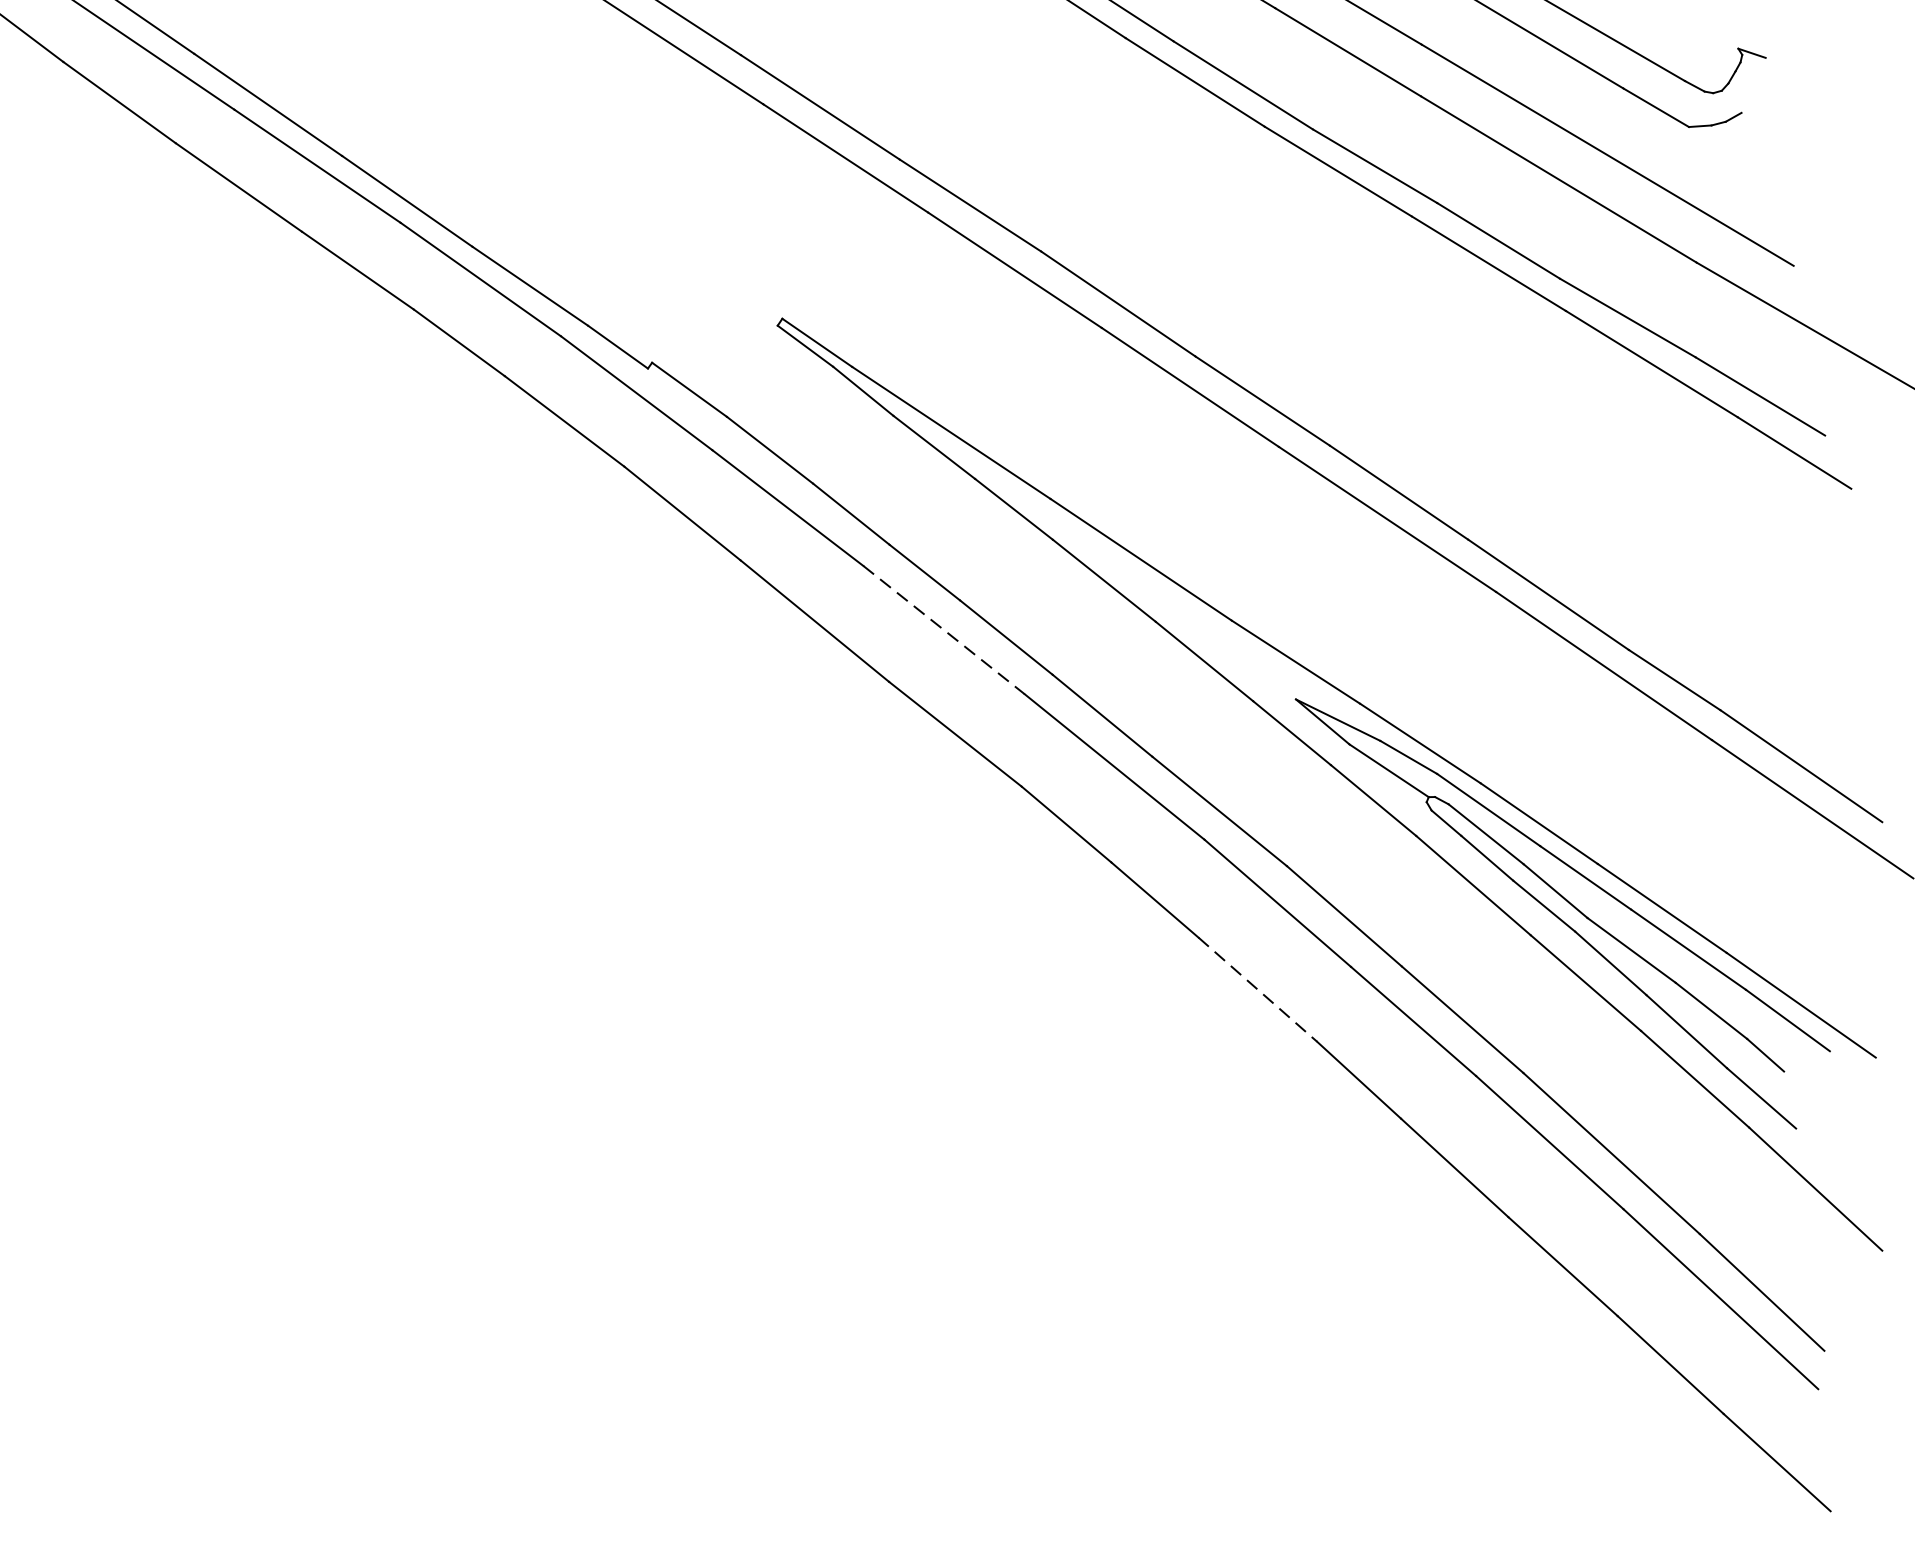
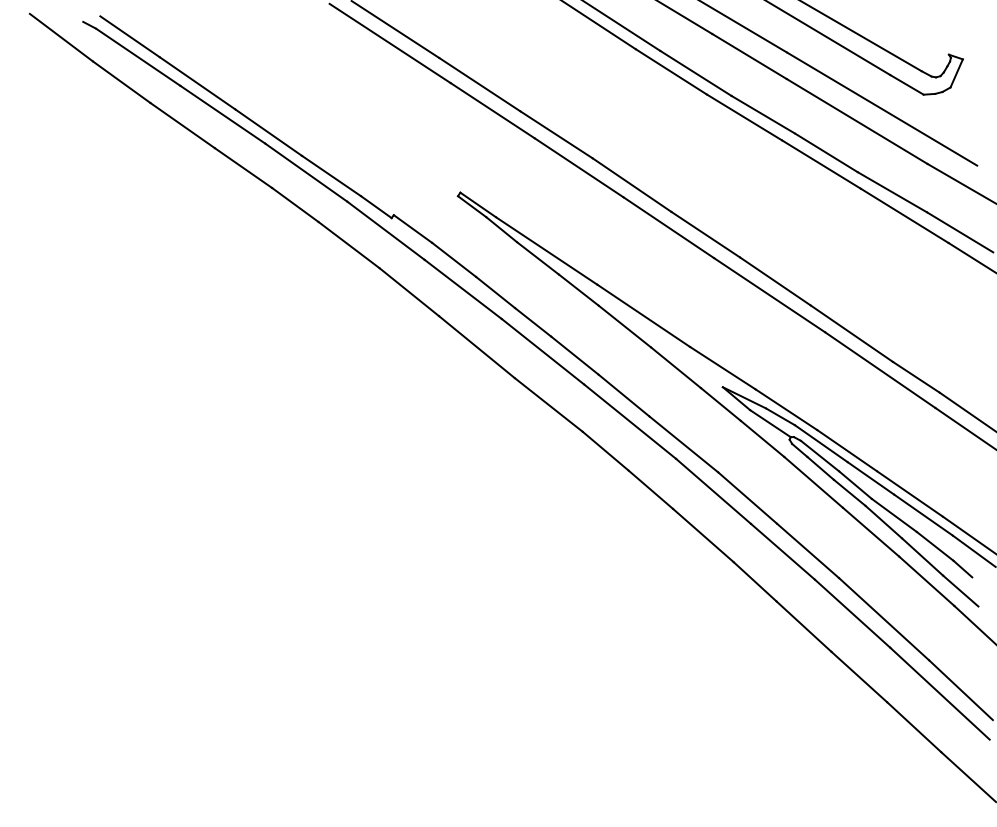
line: (1753, 85) -> (956, 73), added
line: (944, 629) -> (543, 351), dashed -> solid
line: (1258, 989) -> (703, 535), dashed -> solid

